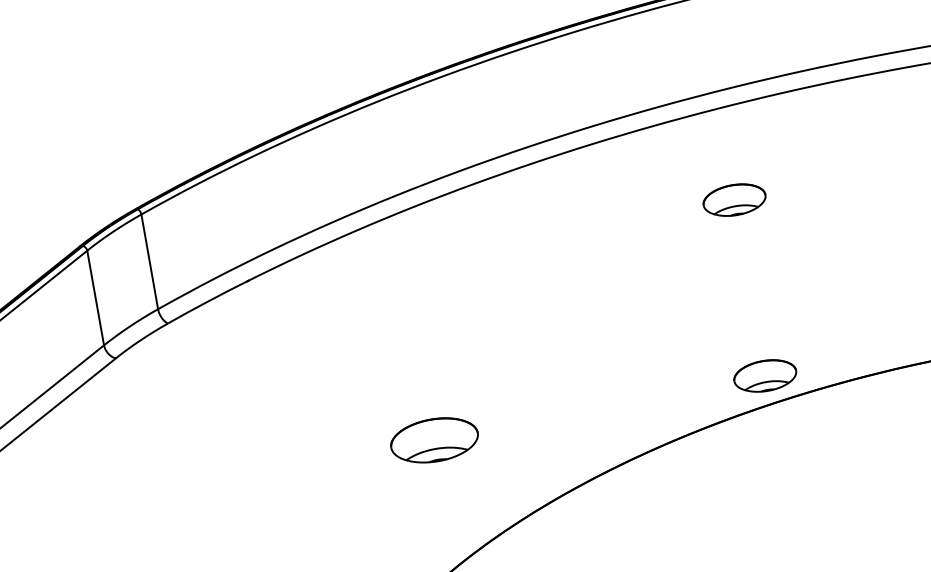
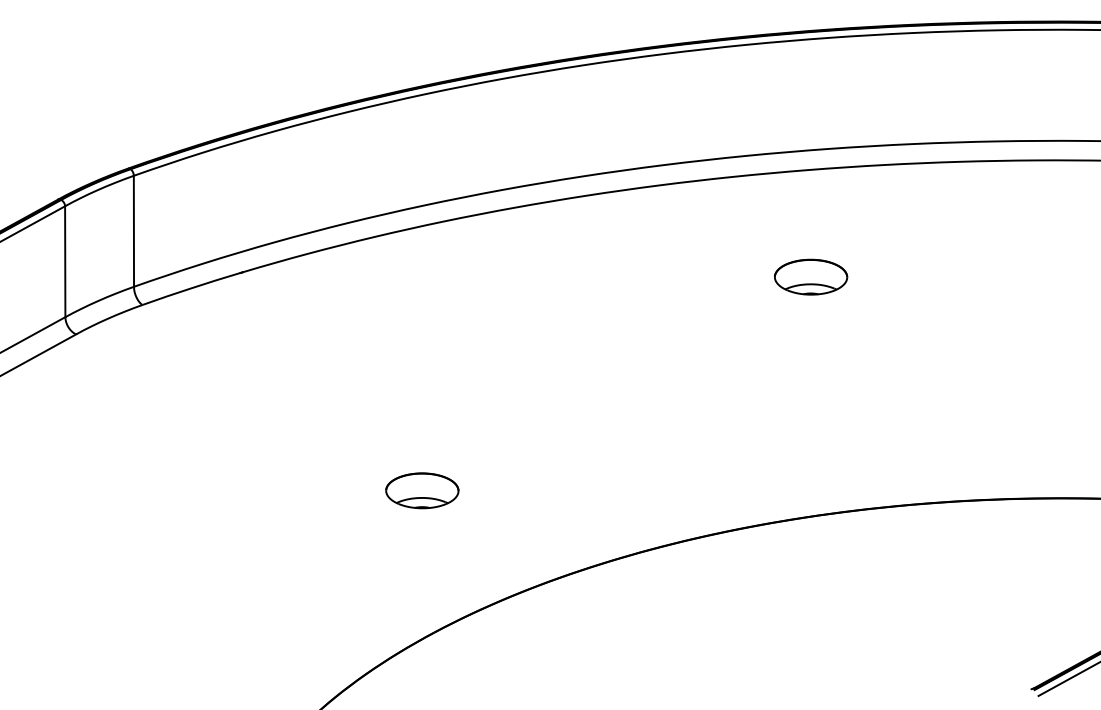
part: (765, 375) -> (811, 482), removed
part: (434, 440) -> (422, 490), size x0.71

